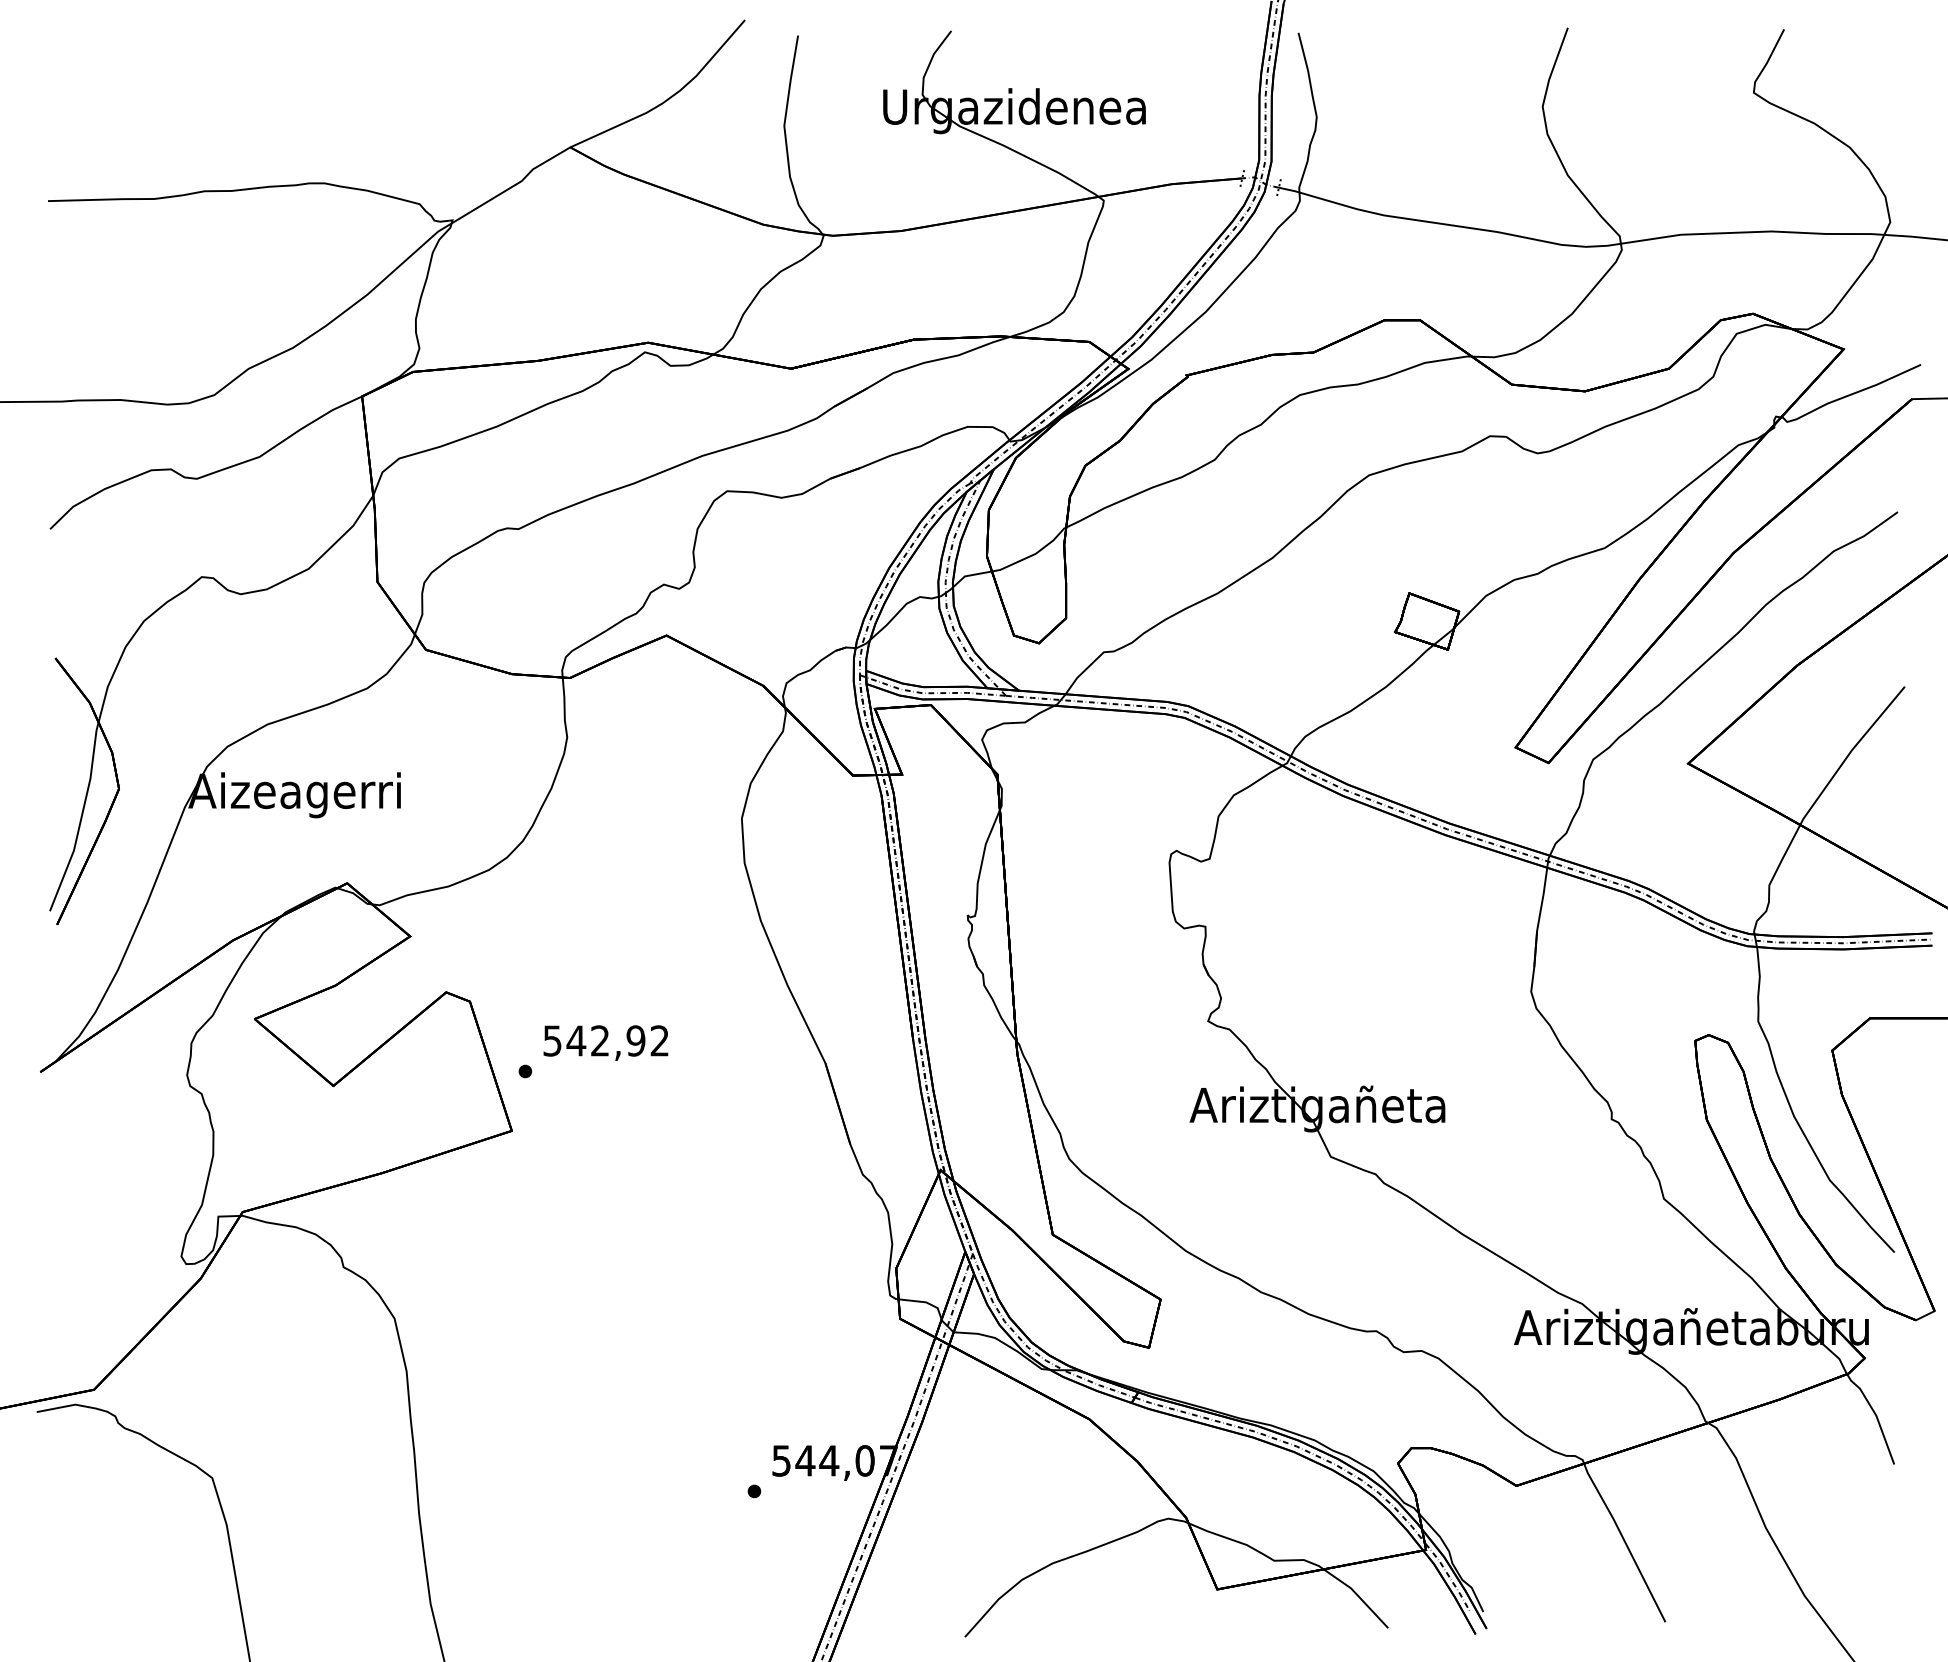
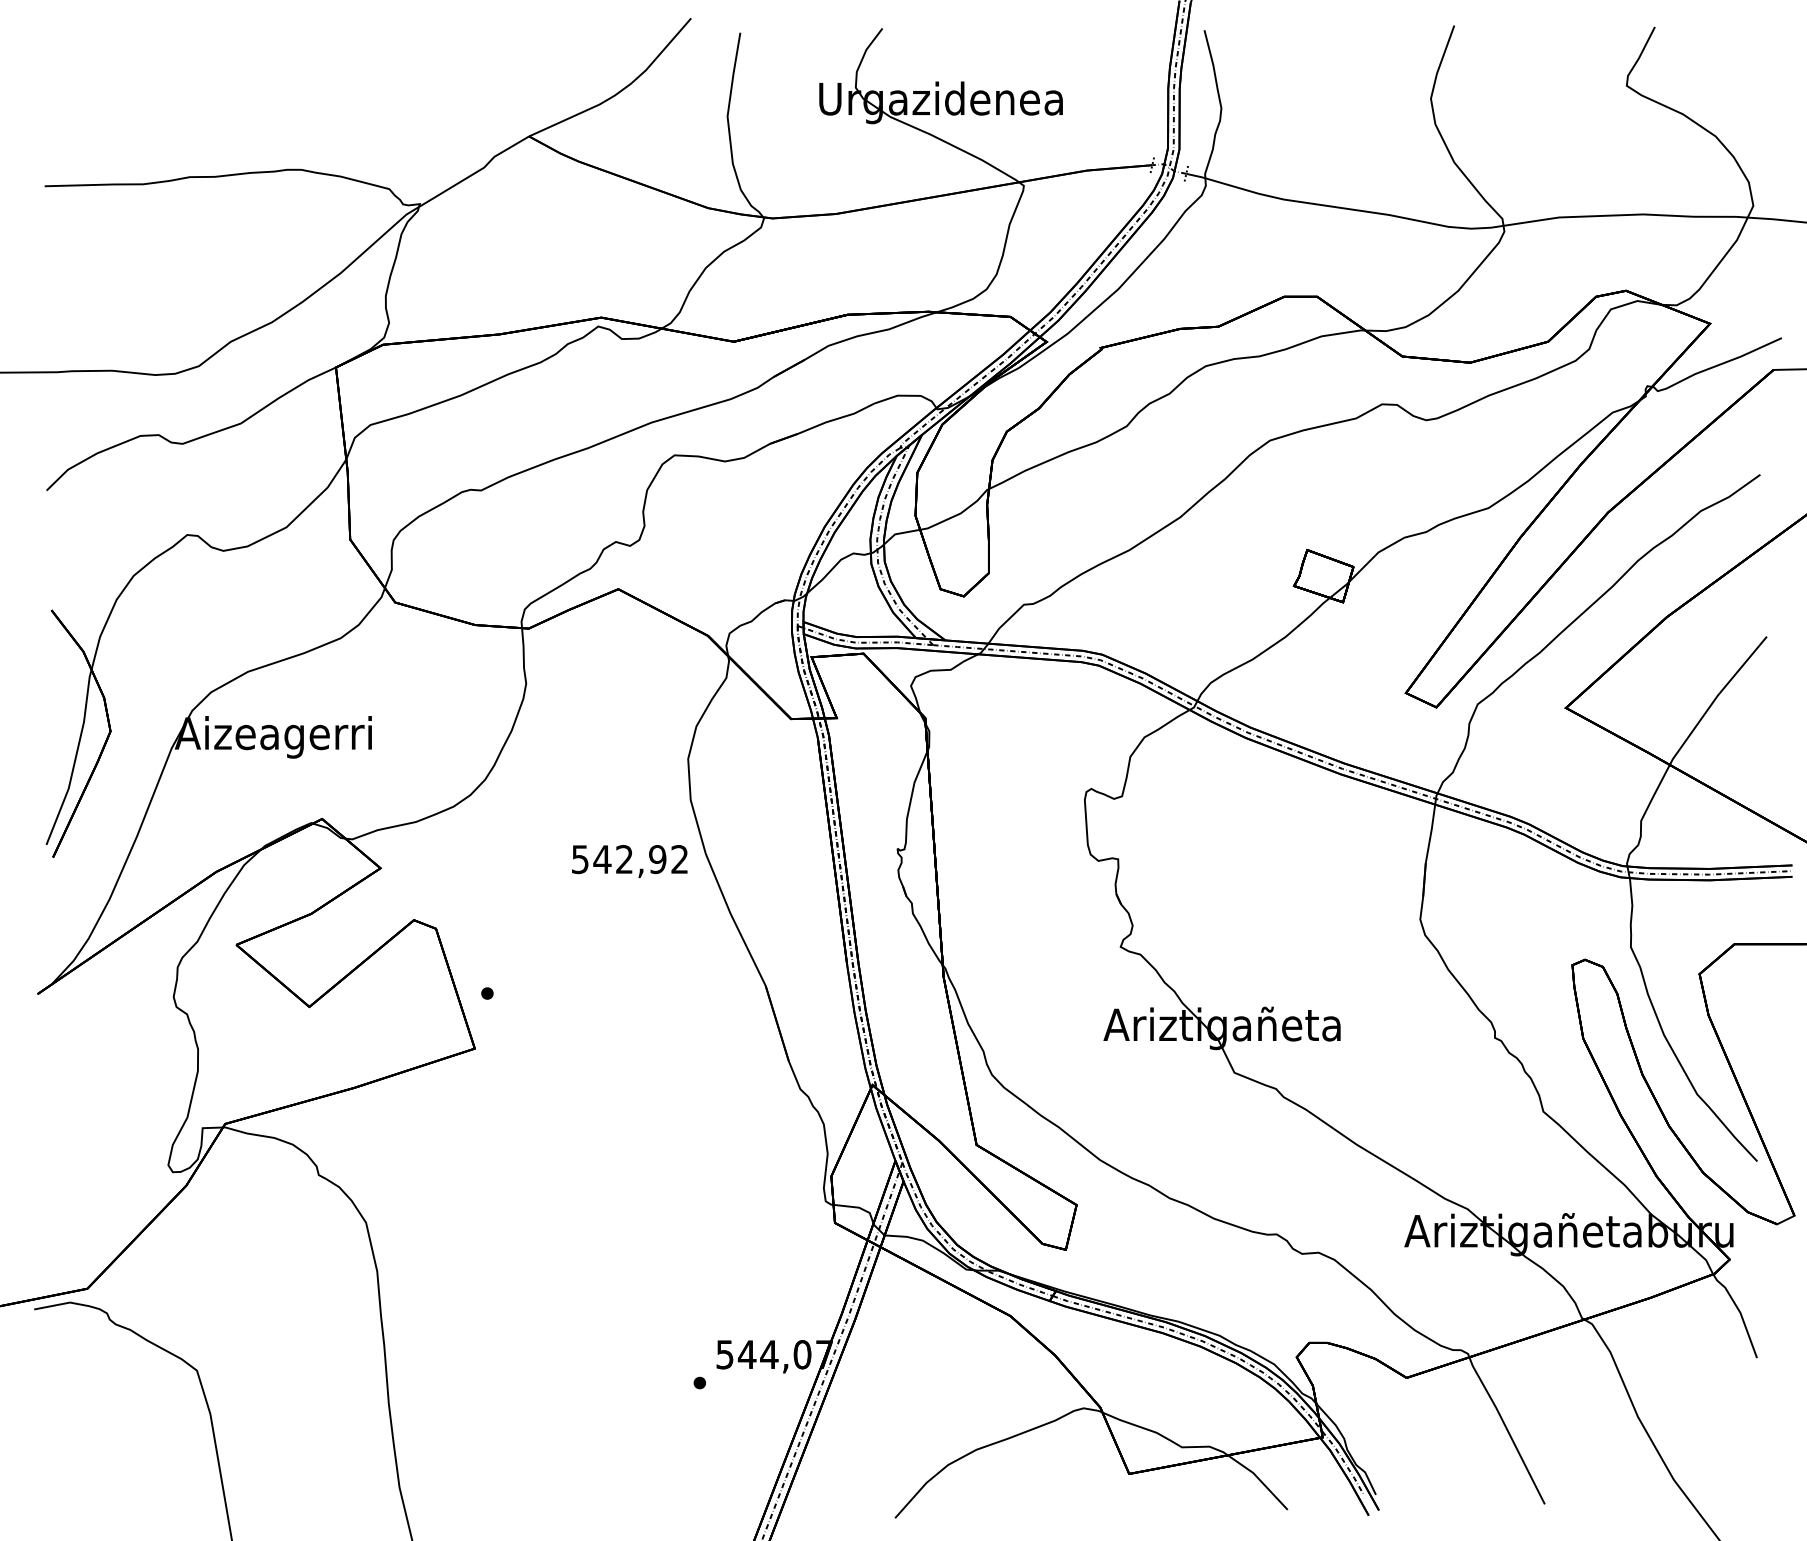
text: (605, 1042) -> (629, 860), moved

